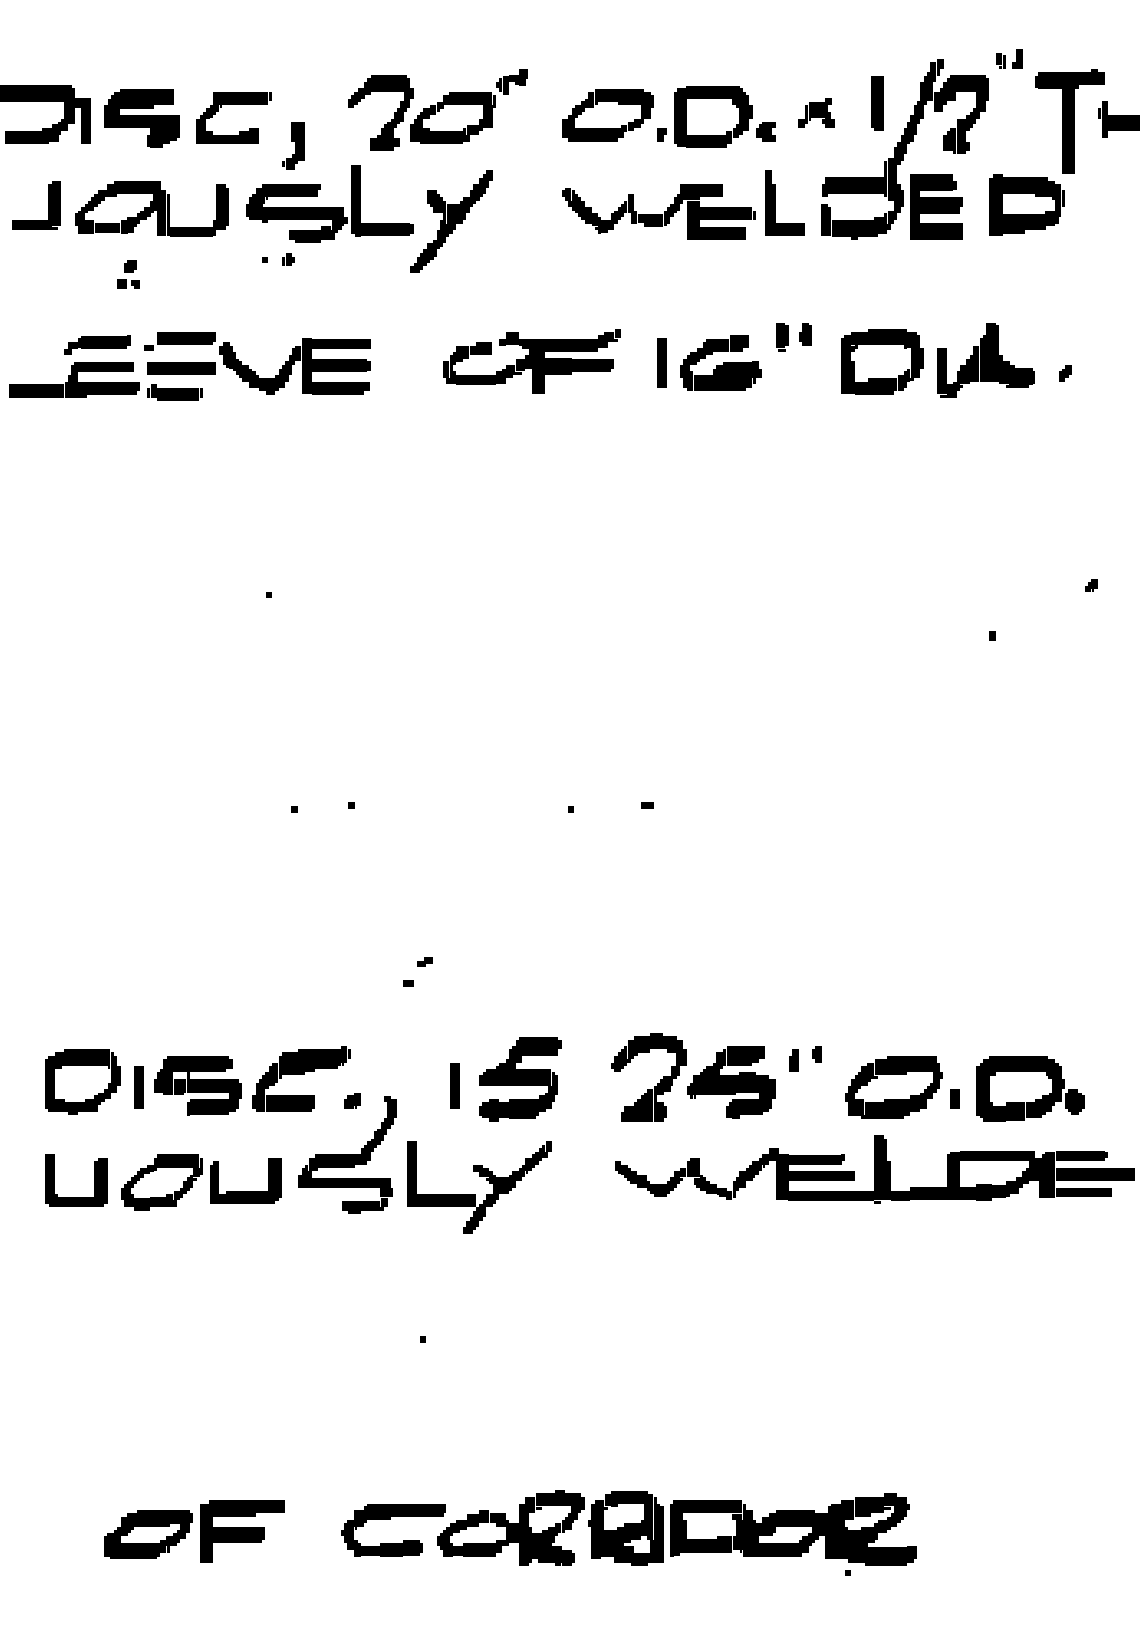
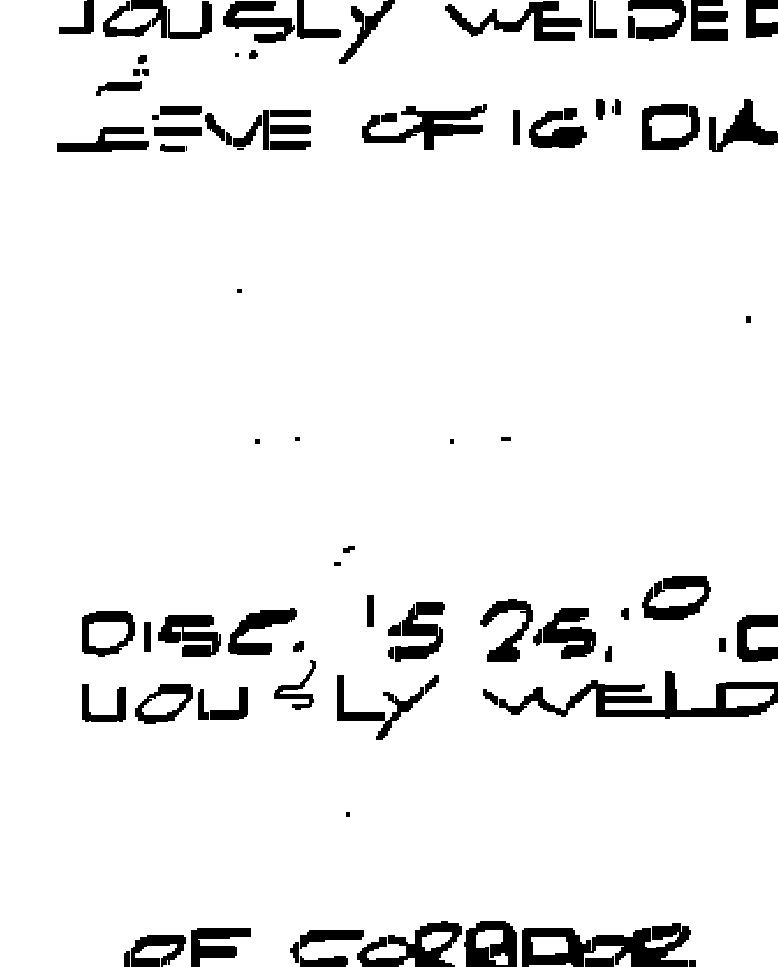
part: (97, 344) -> (118, 87), moved
part: (174, 392) -> (173, 148), size x0.7
part: (793, 1060) -> (608, 653), moved
line: (454, 1085) -> (370, 610), moved
part: (893, 1099) -> (676, 606), moved
part: (347, 1154) -> (294, 684), size x0.6

